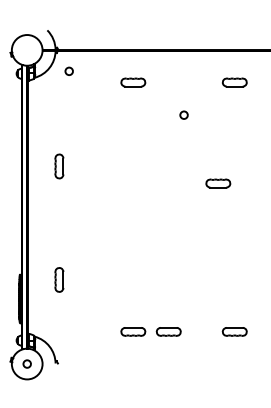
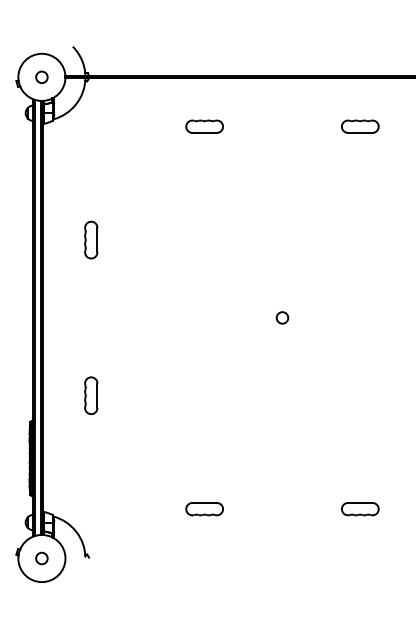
circle: (68, 70) -> (40, 76), moved
circle: (183, 114) -> (281, 316), moved
part: (59, 166) -> (91, 240), moved
part: (218, 183) -> (335, 281), removed
part: (59, 279) -> (91, 395), moved
part: (168, 331) -> (258, 508), removed

